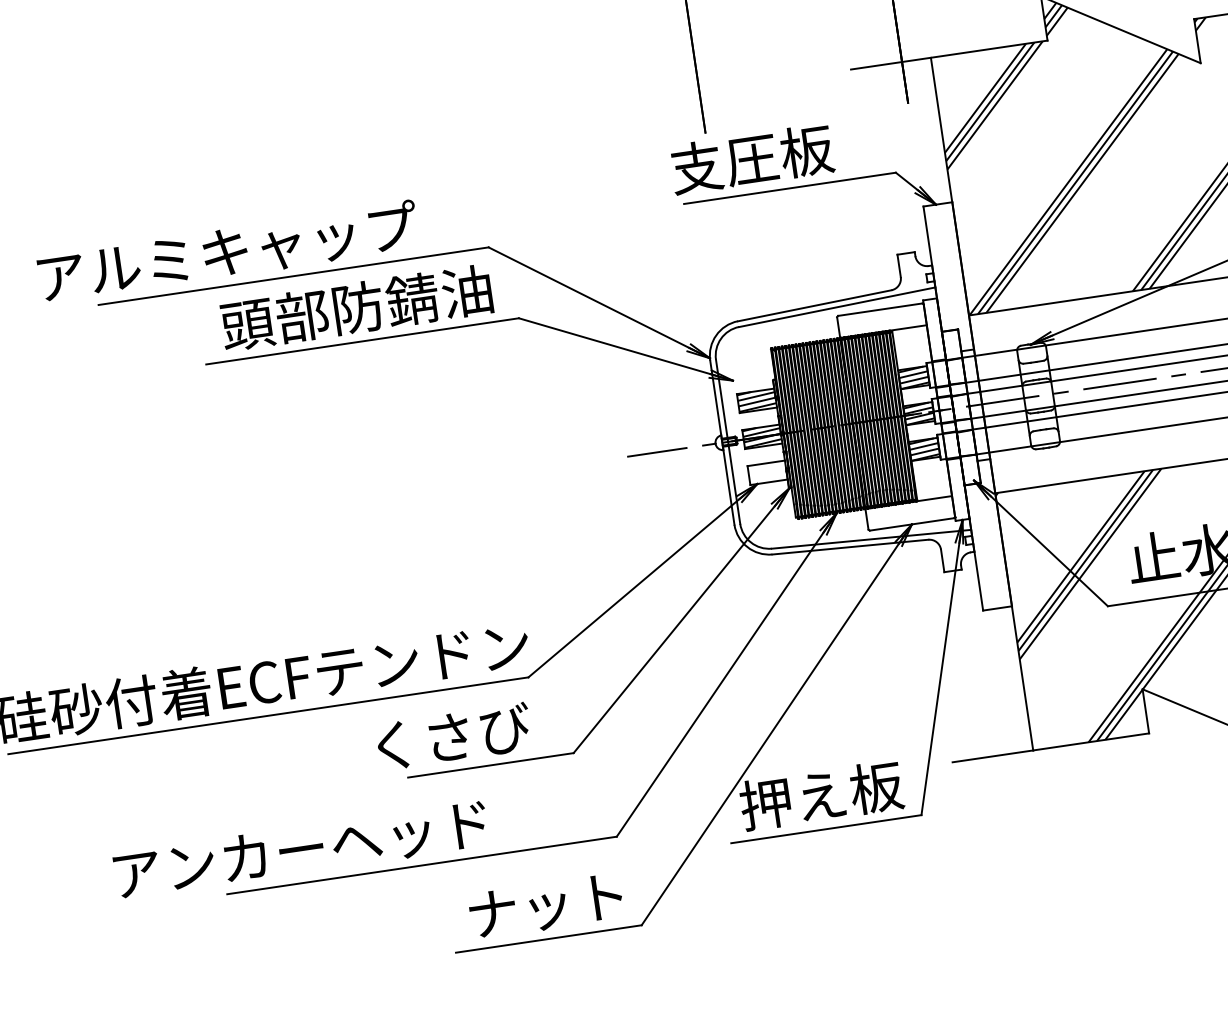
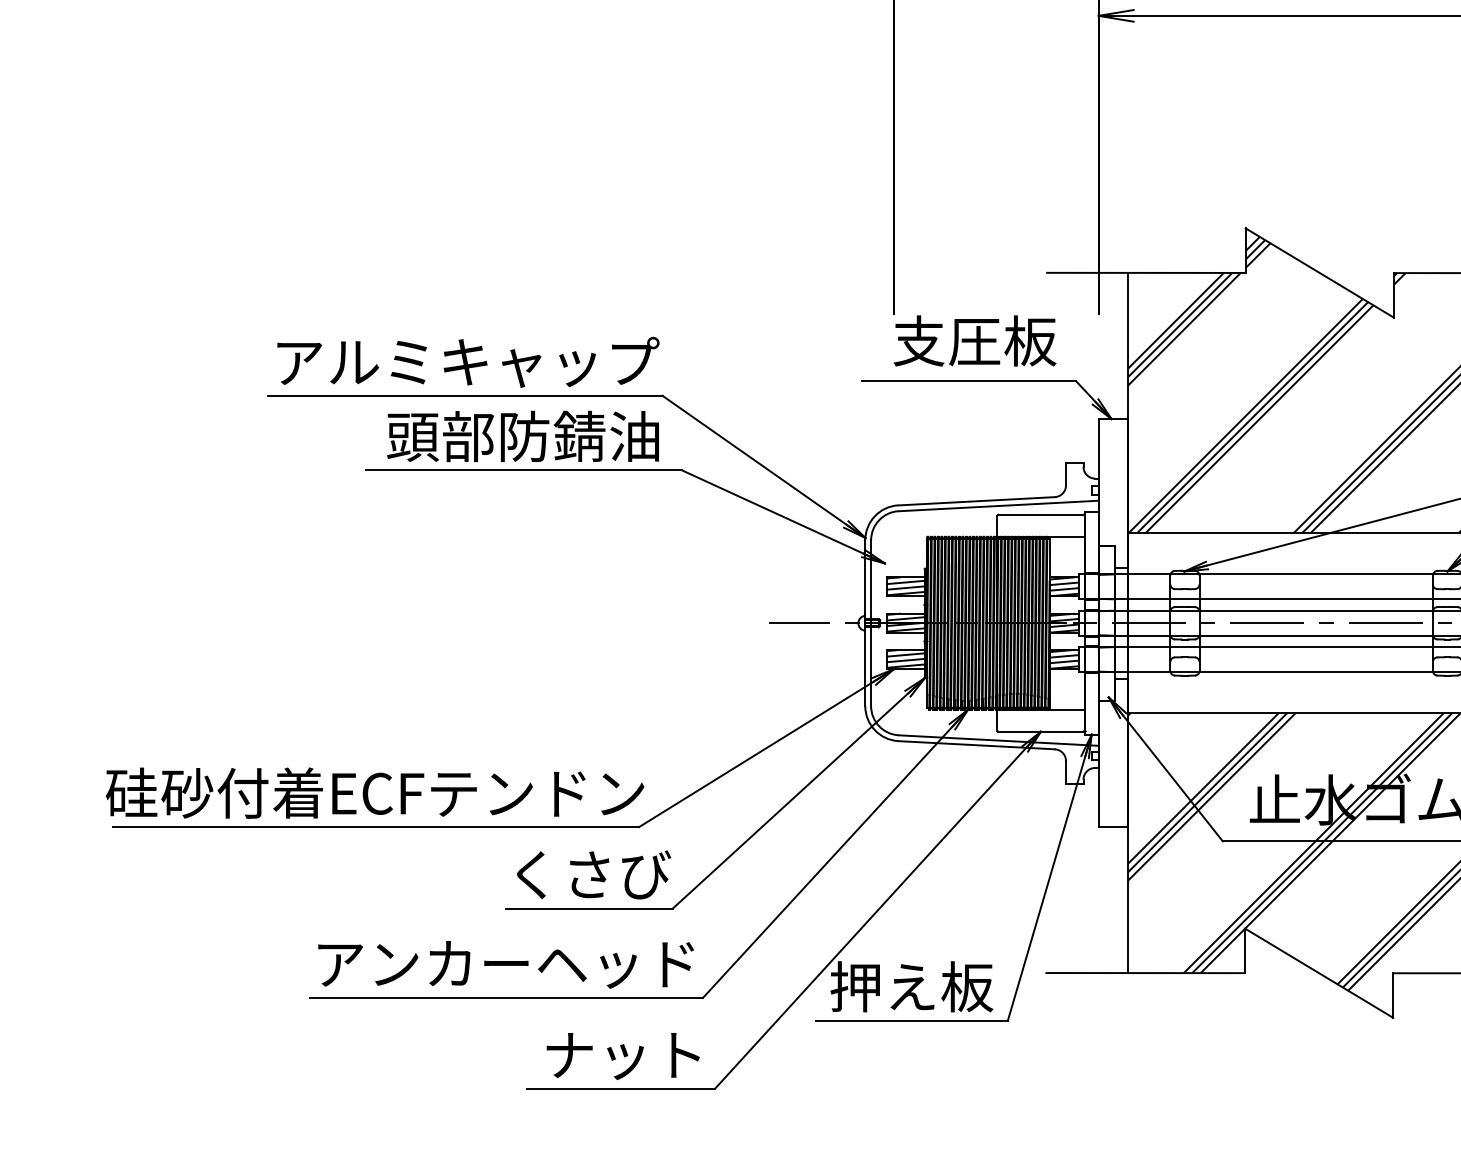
text: (751, 158) -> (974, 340), moved
text: (228, 251) -> (468, 361), moved
hatch: (768, 471) -> (906, 658), added
text: (454, 736) -> (594, 874), moved
text: (300, 849) -> (505, 964), moved

